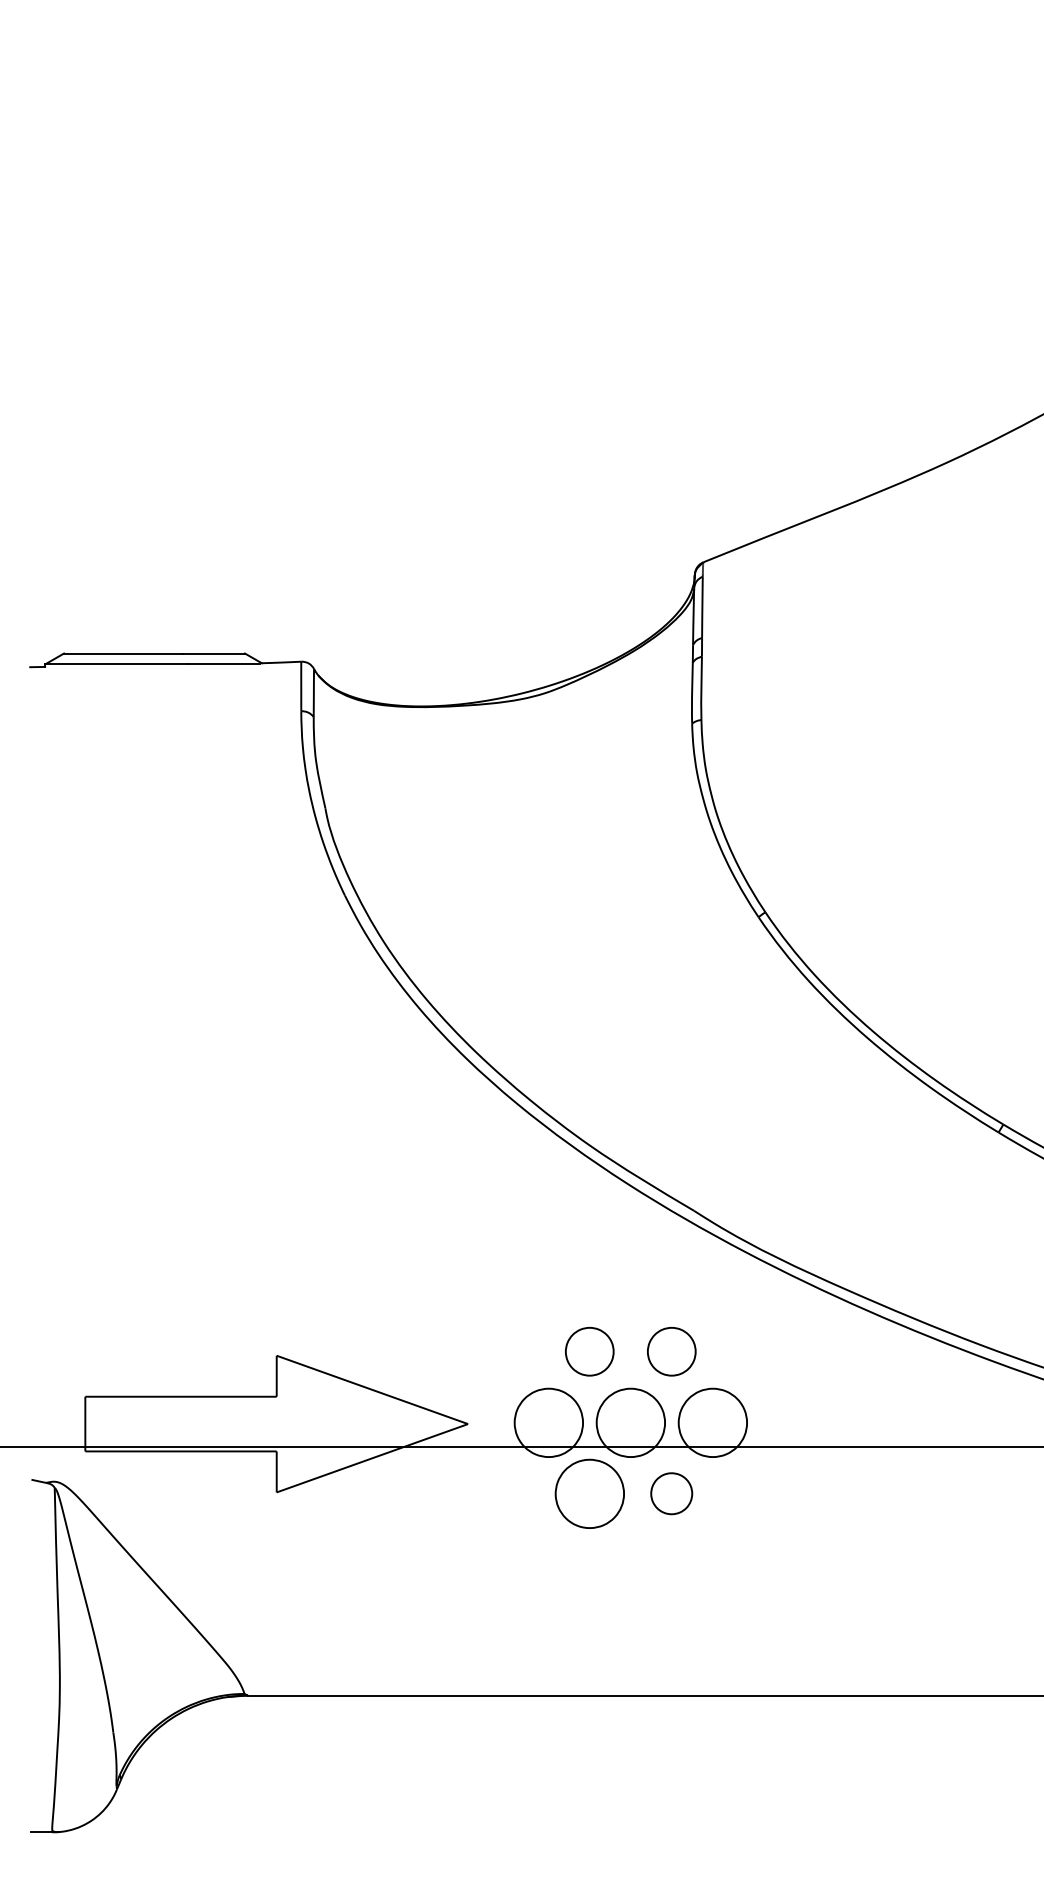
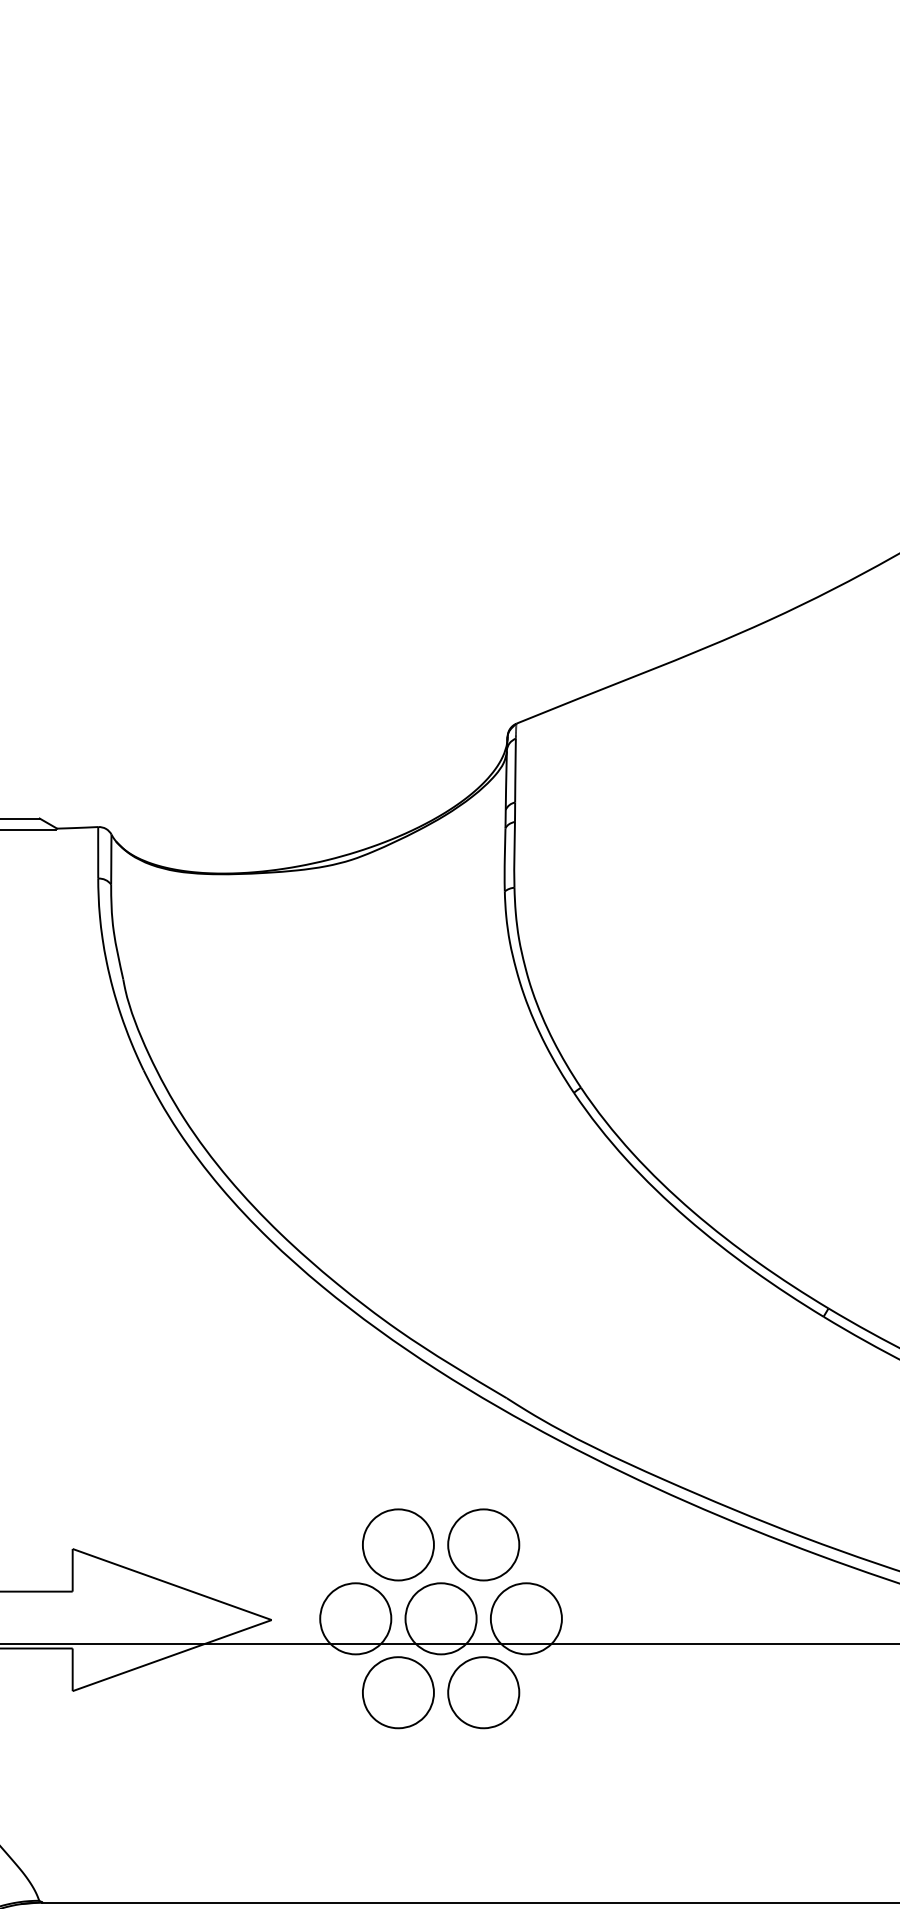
part: (589, 1351) -> (398, 1544), size x1.43
part: (671, 1351) -> (483, 1544), size x1.43
part: (671, 1493) -> (483, 1692), size x1.67

